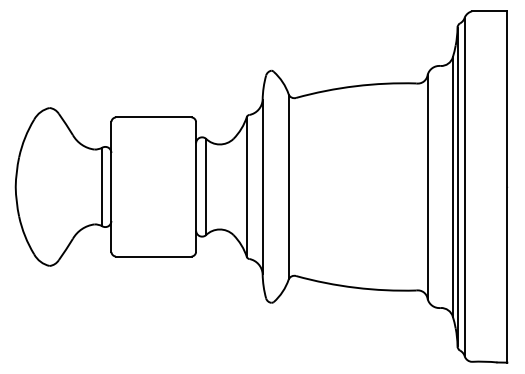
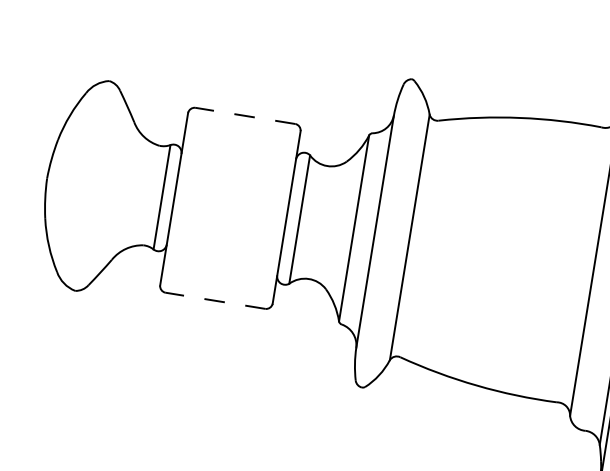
line: (153, 117) -> (245, 115), solid -> dashed
line: (153, 256) -> (215, 300), solid -> dashed

